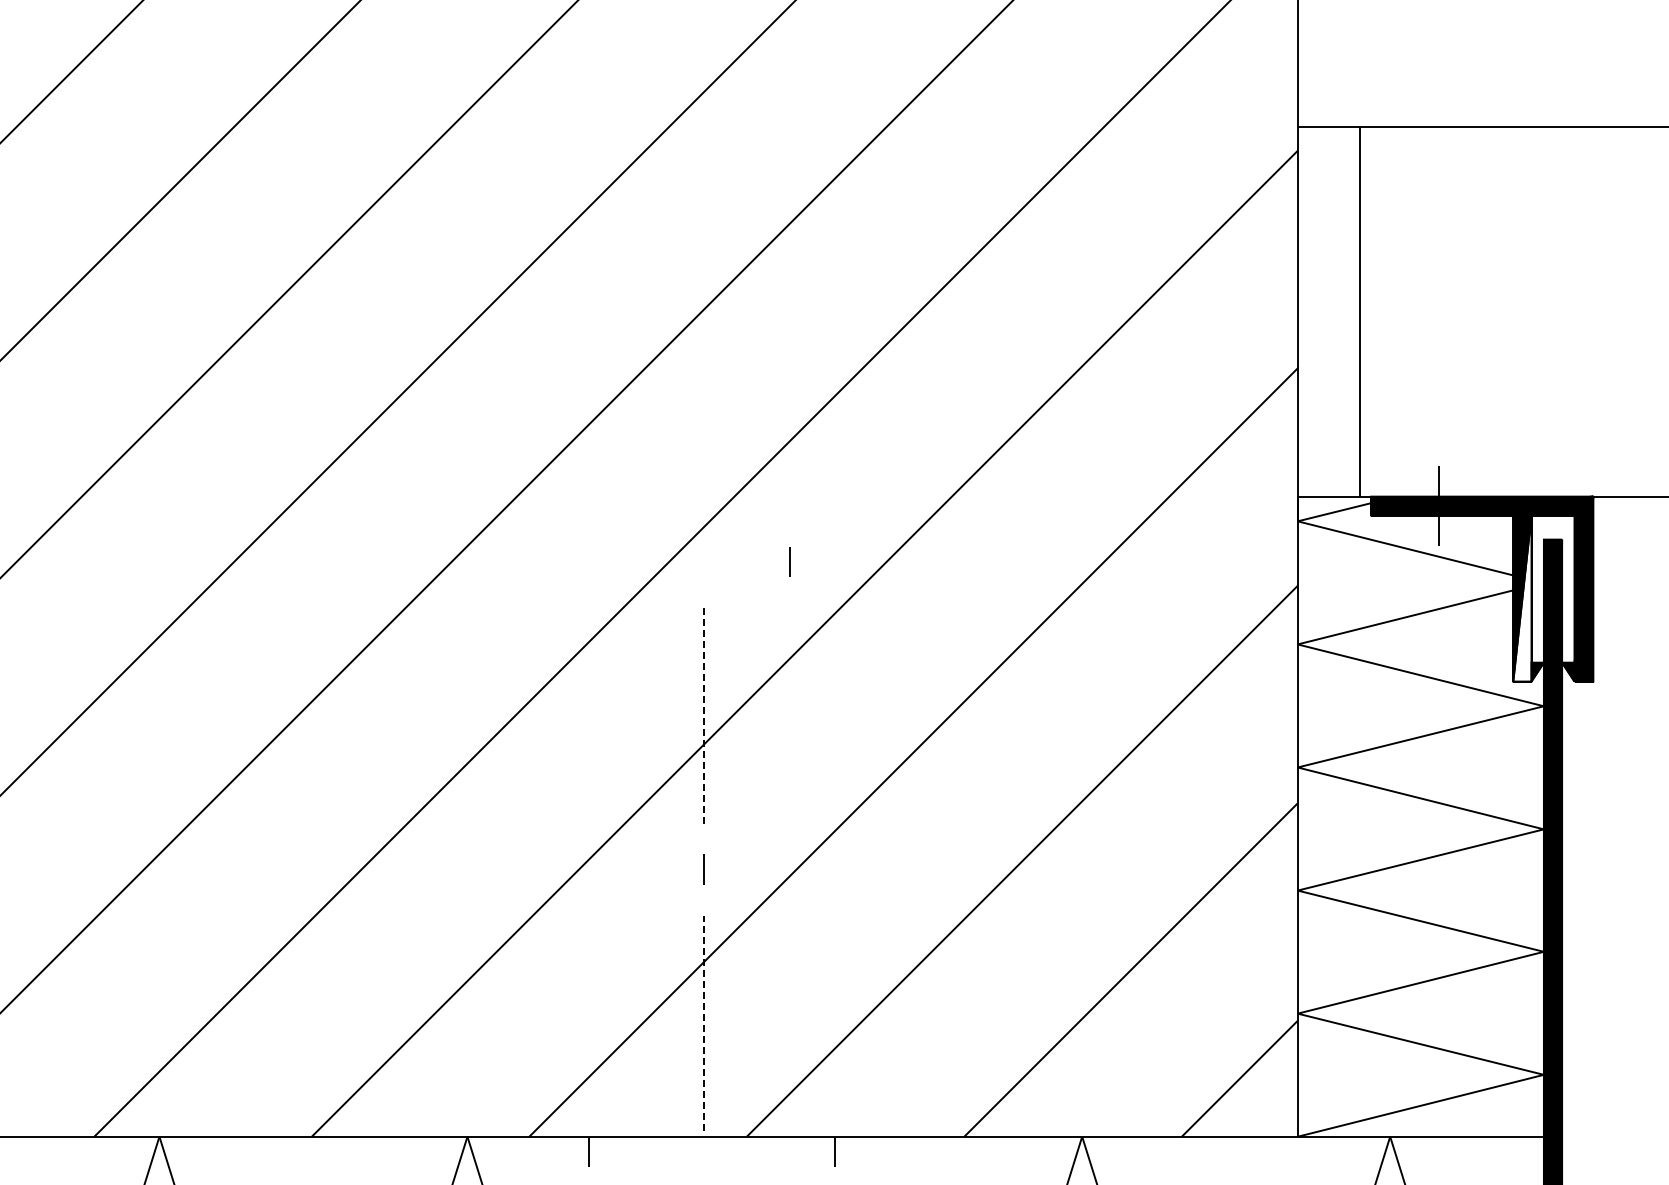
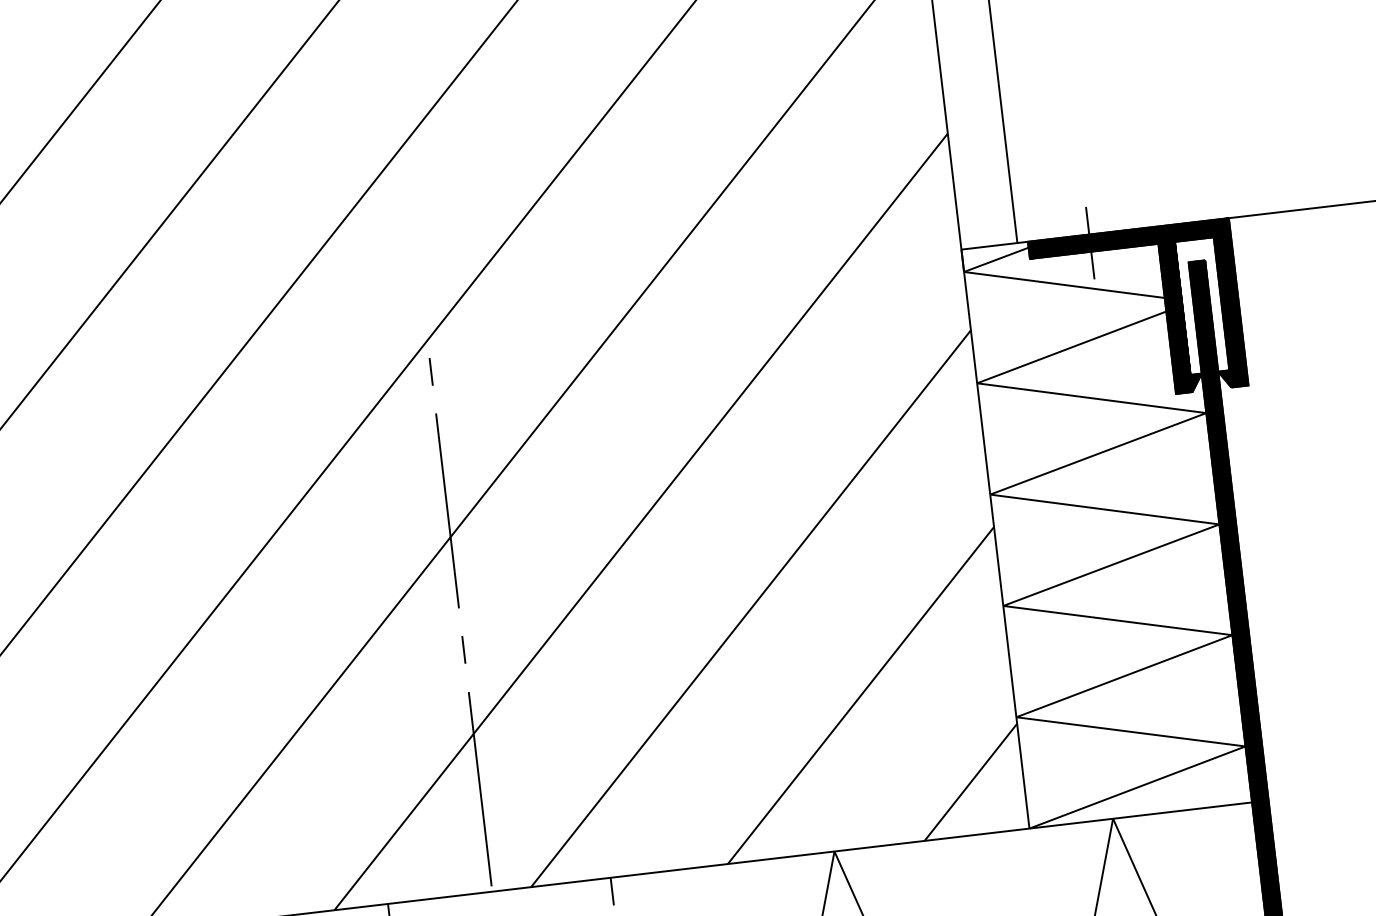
line: (789, 561) -> (430, 371), moved
fill: (1522, 598) -> (1175, 317), added
line: (703, 715) -> (447, 510), dashed -> solid
line: (703, 1022) -> (479, 788), dashed -> solid

